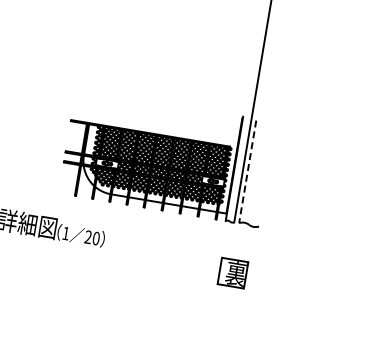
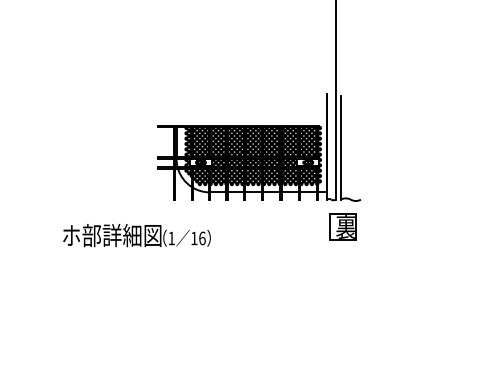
line: (247, 172) -> (340, 148), dashed -> solid
text: (92, 237) -> (198, 238), 20 -> 16
part: (232, 272) -> (342, 226), moved

